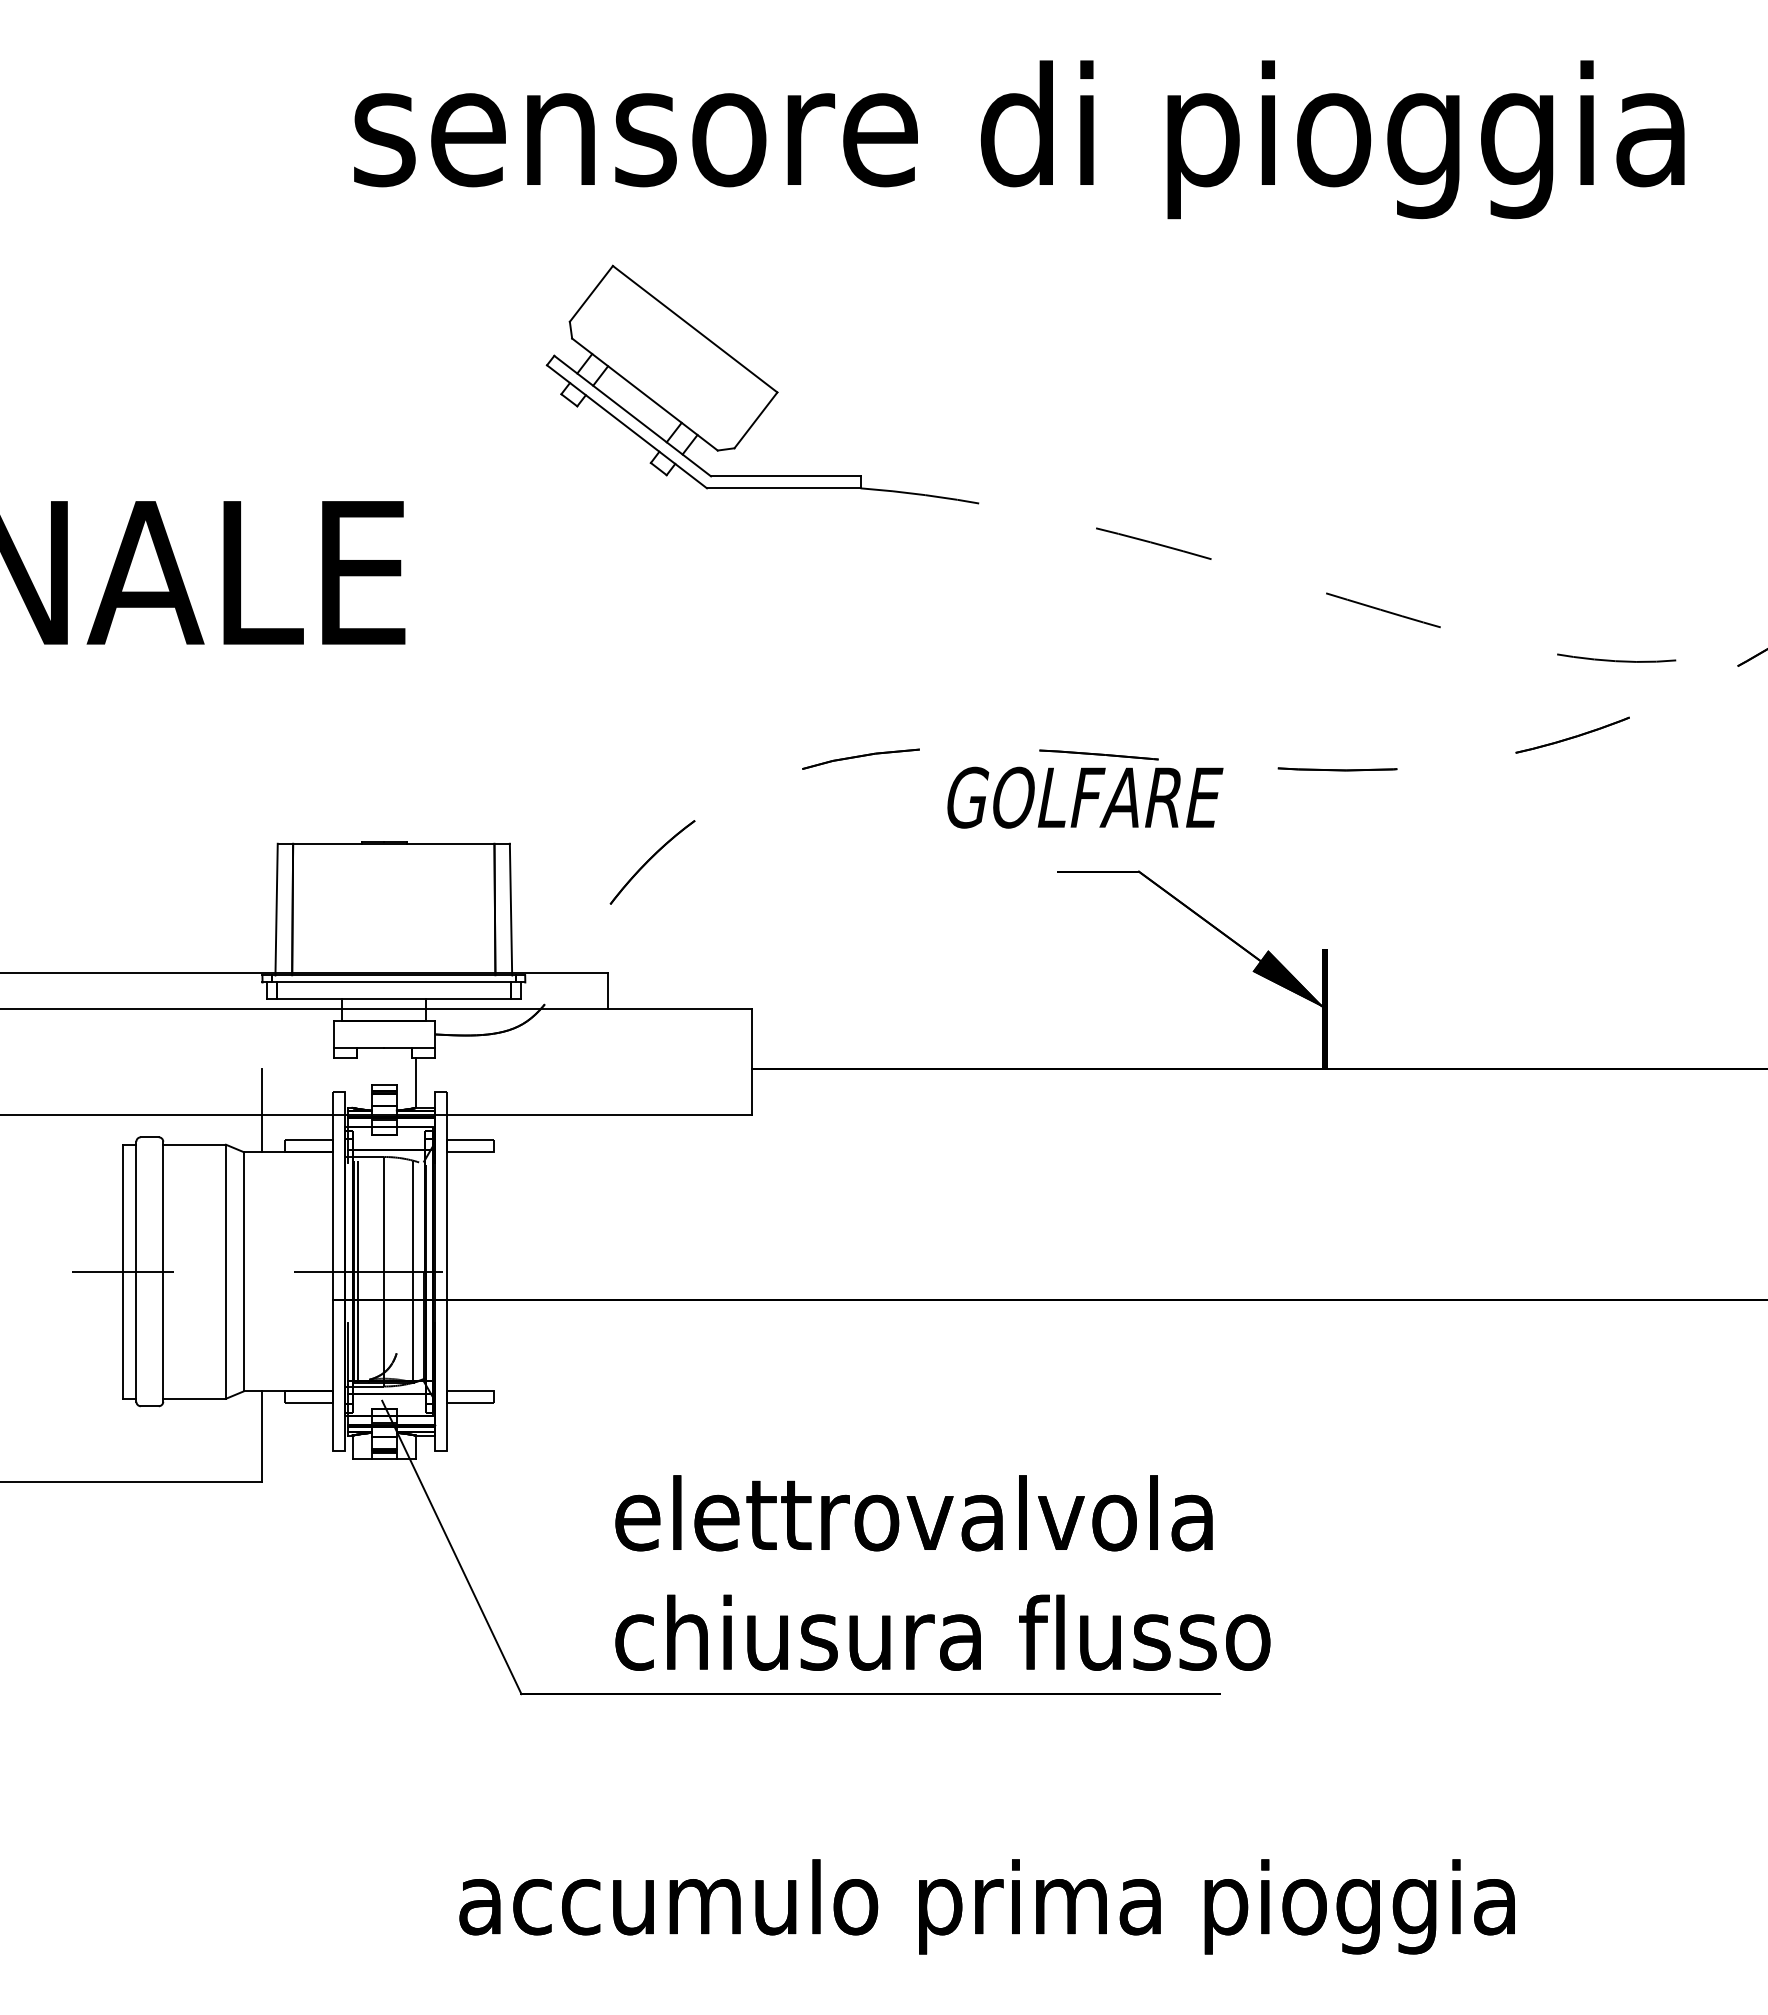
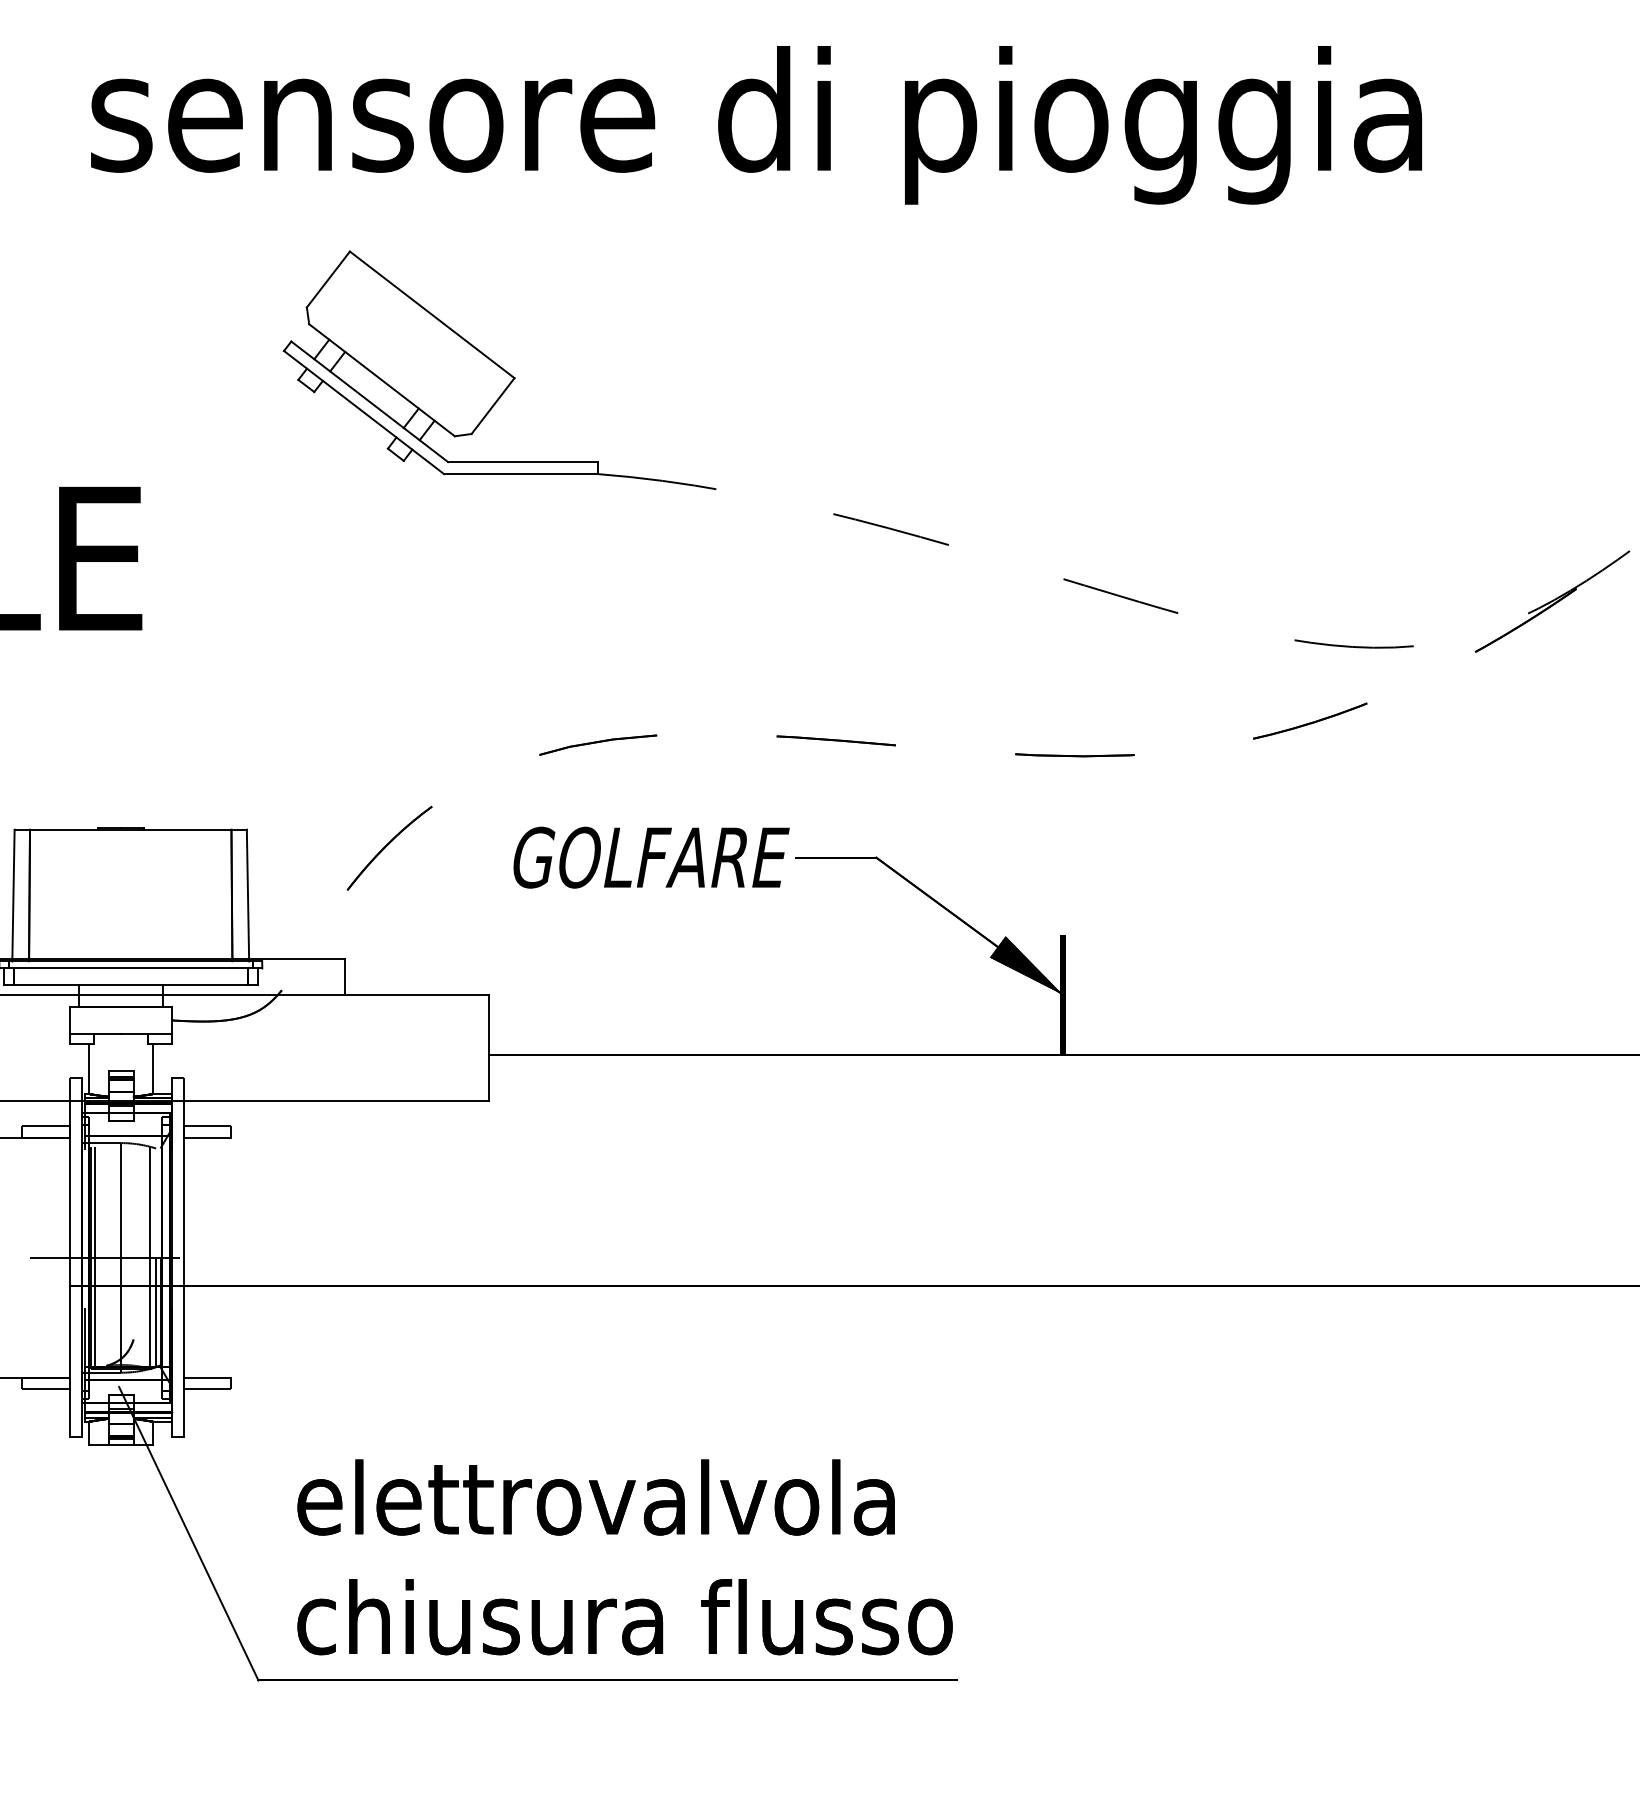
text: (1085, 797) -> (651, 857), moved
line: (352, 1082) -> (89, 1068), added
line: (419, 1326) -> (156, 1312), added
text: (942, 1572) -> (624, 1556), moved

